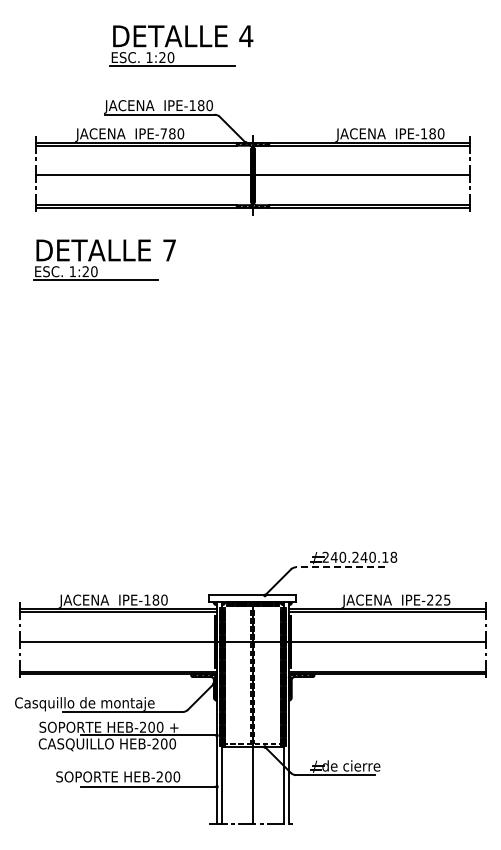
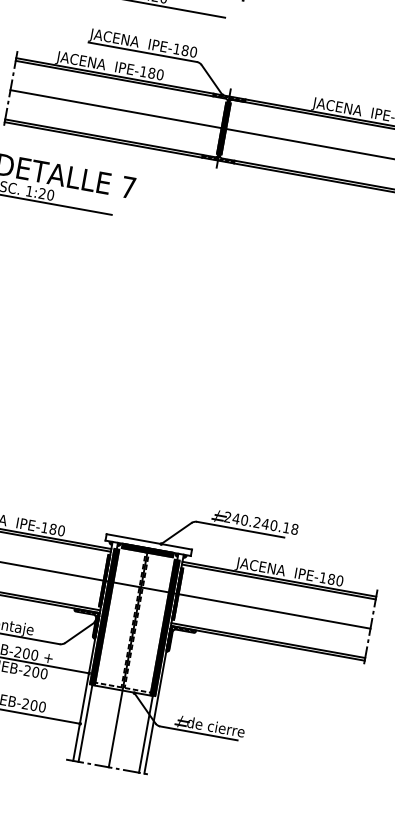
text: (163, 133) -> (143, 71), IPE-780 -> IPE-180
line: (340, 567) -> (240, 529), dashed -> solid
text: (438, 599) -> (331, 578), IPE-225 -> IPE-180

